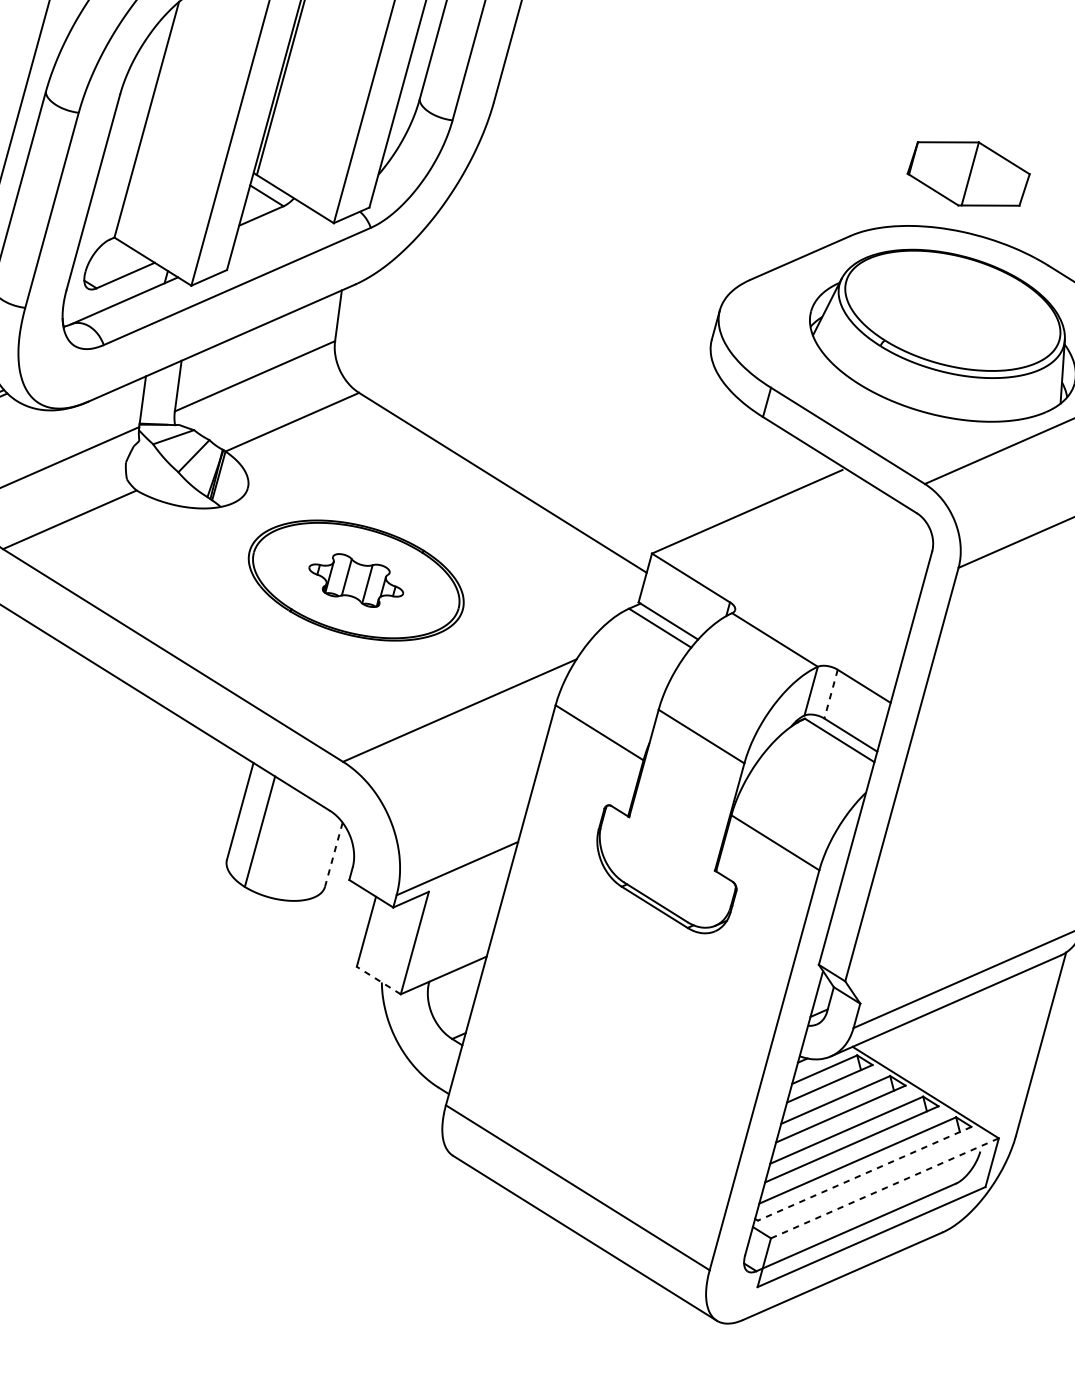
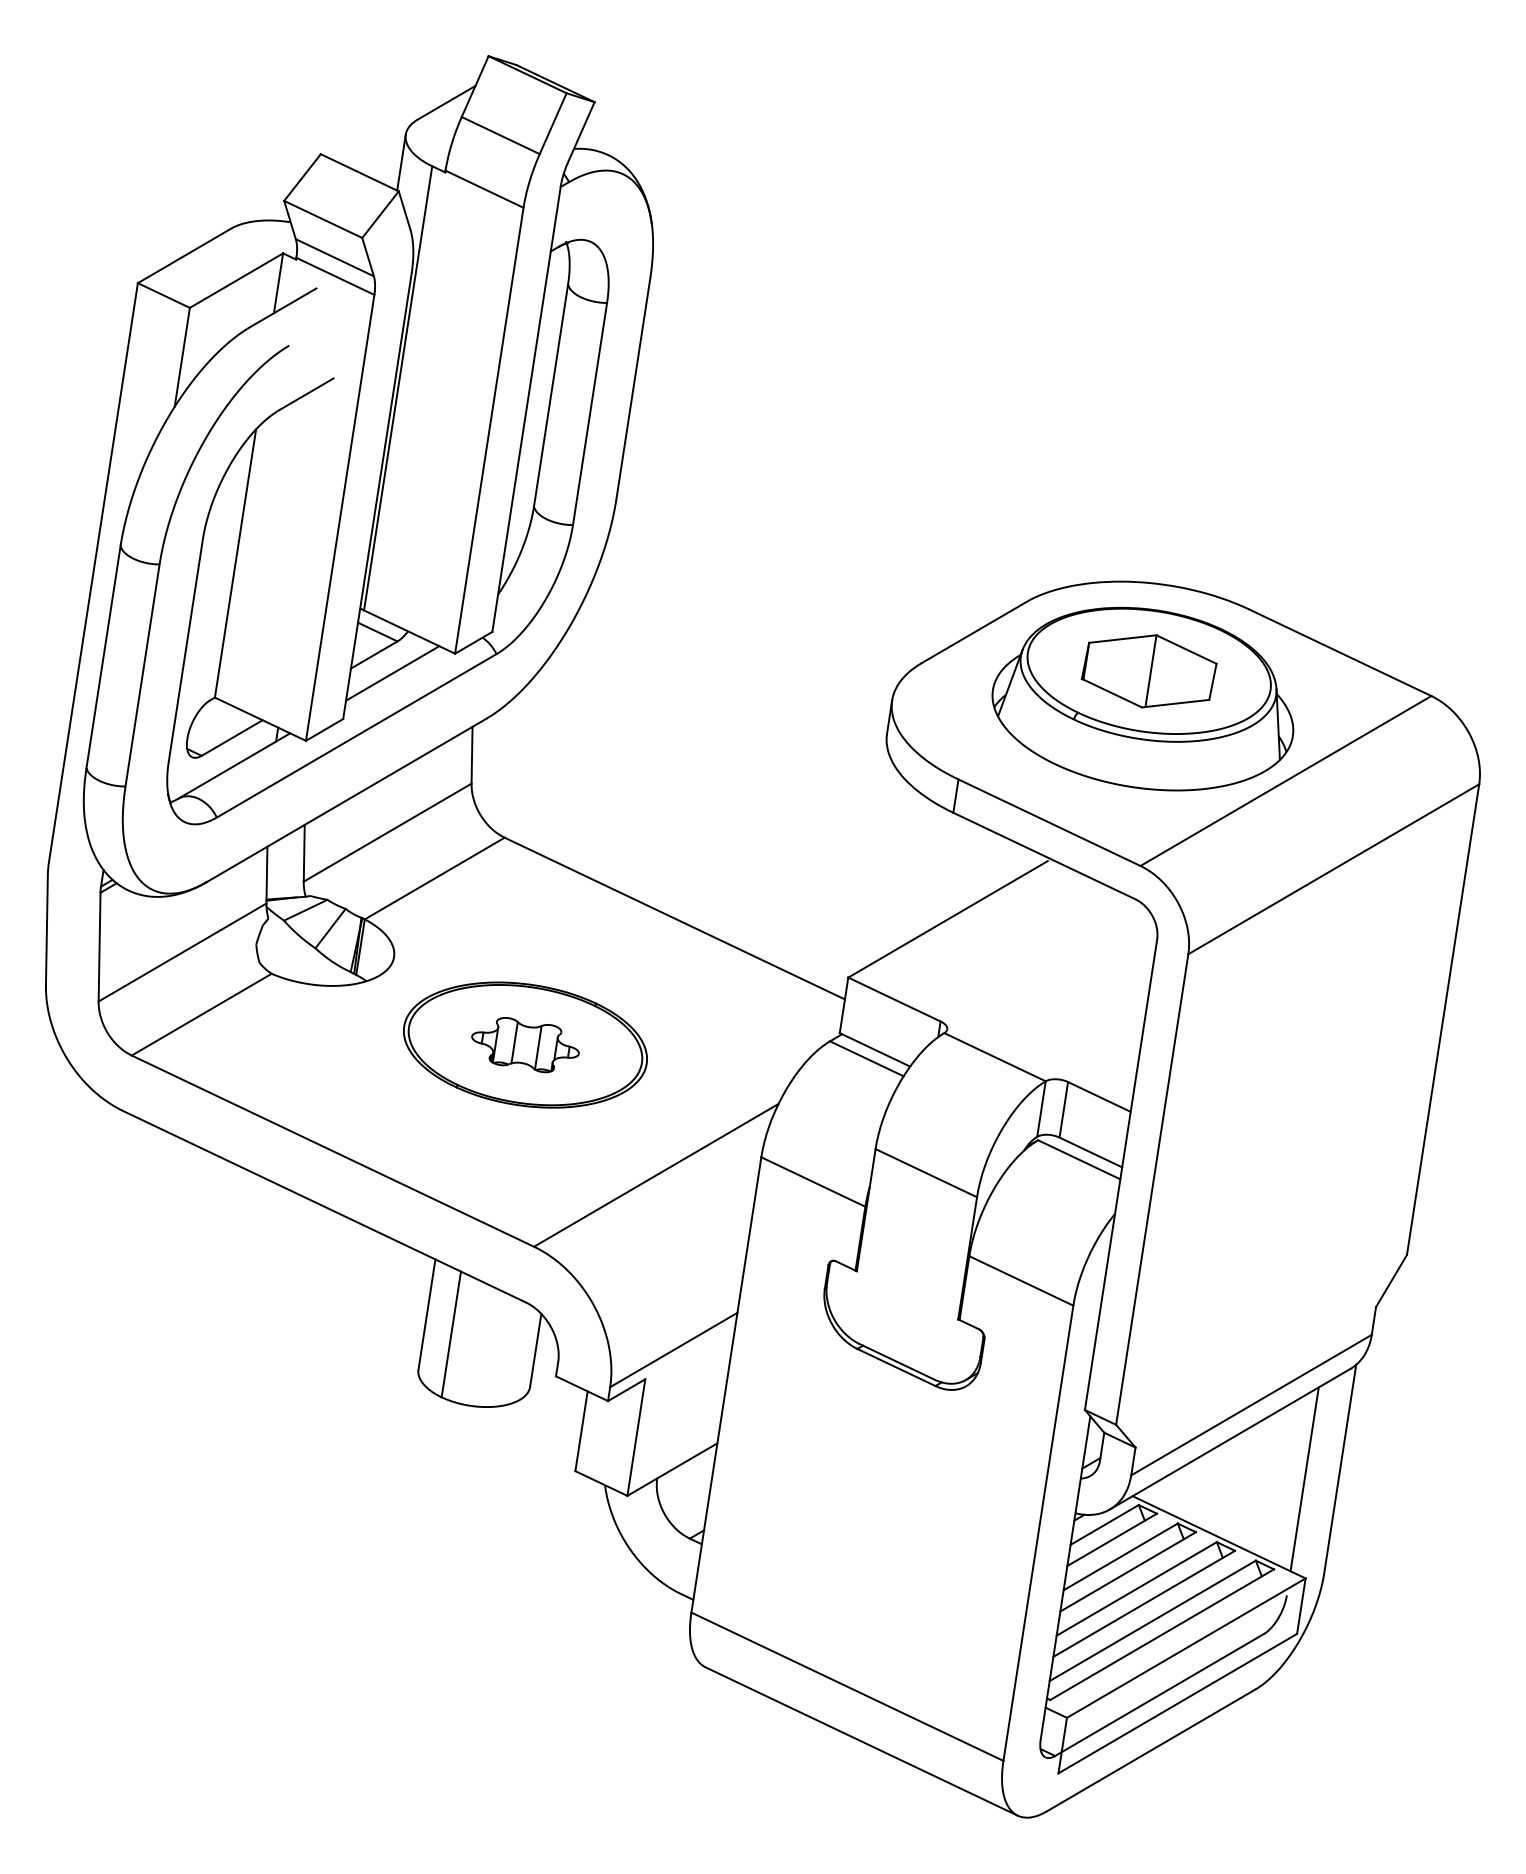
part: (968, 174) -> (1148, 671), moved
line: (275, 234) -> (392, 673), added
line: (830, 694) -> (1063, 1110), dashed -> solid
line: (333, 854) -> (535, 1350), dashed -> solid
line: (378, 980) -> (601, 1483), dashed -> solid
line: (1008, 1049) -> (1304, 1479), added
line: (865, 1173) -> (1162, 1634), dashed -> solid
line: (885, 1187) -> (1186, 1647), dashed -> solid

